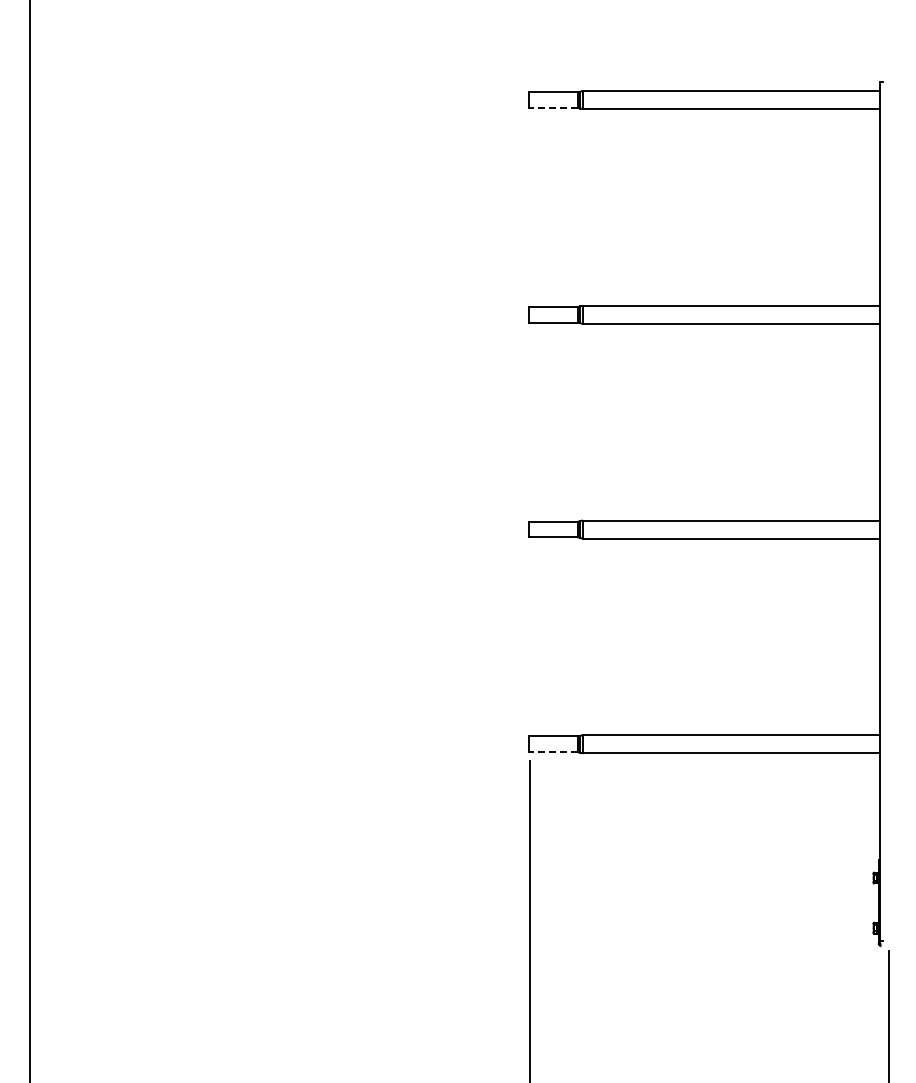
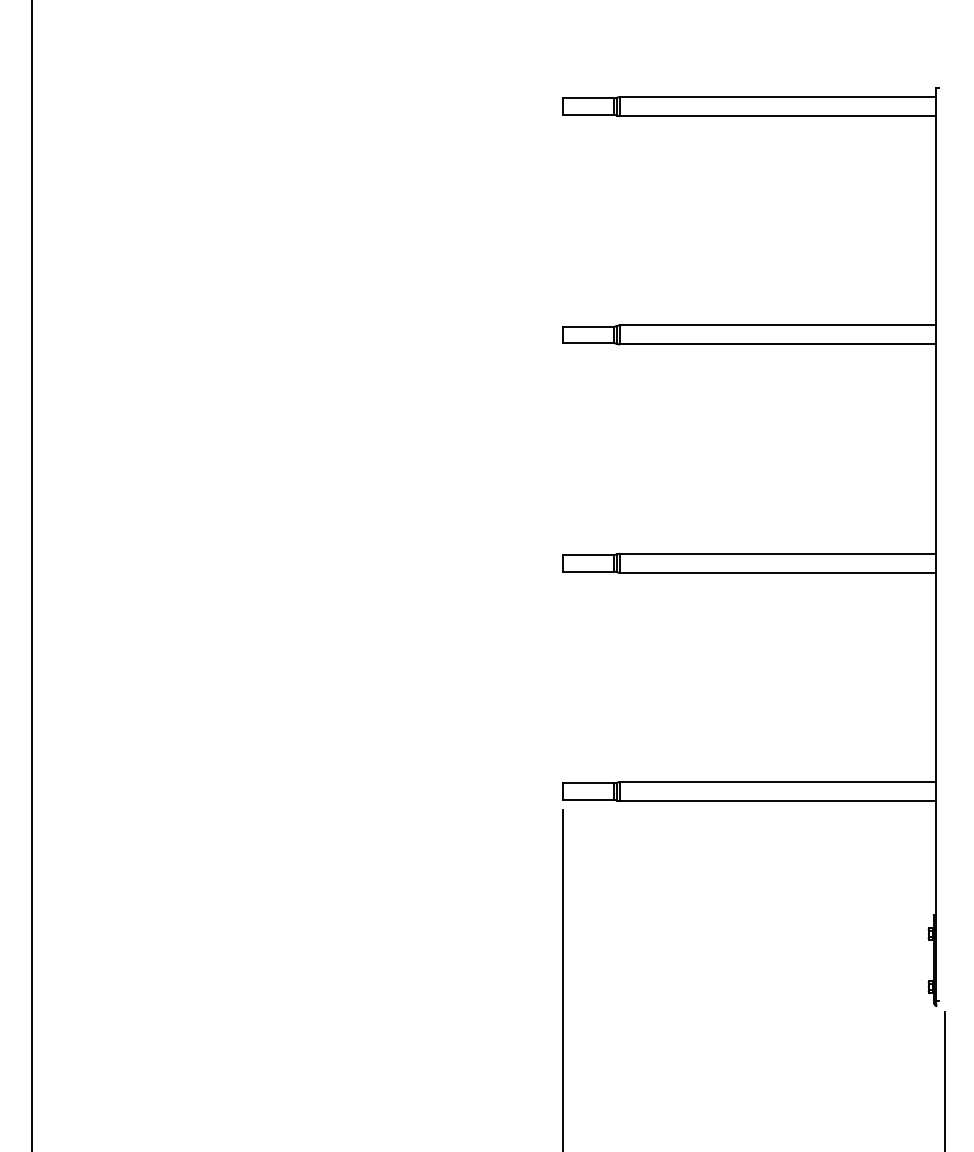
line: (553, 107) -> (588, 114), dashed -> solid
line: (553, 752) -> (588, 800), dashed -> solid

